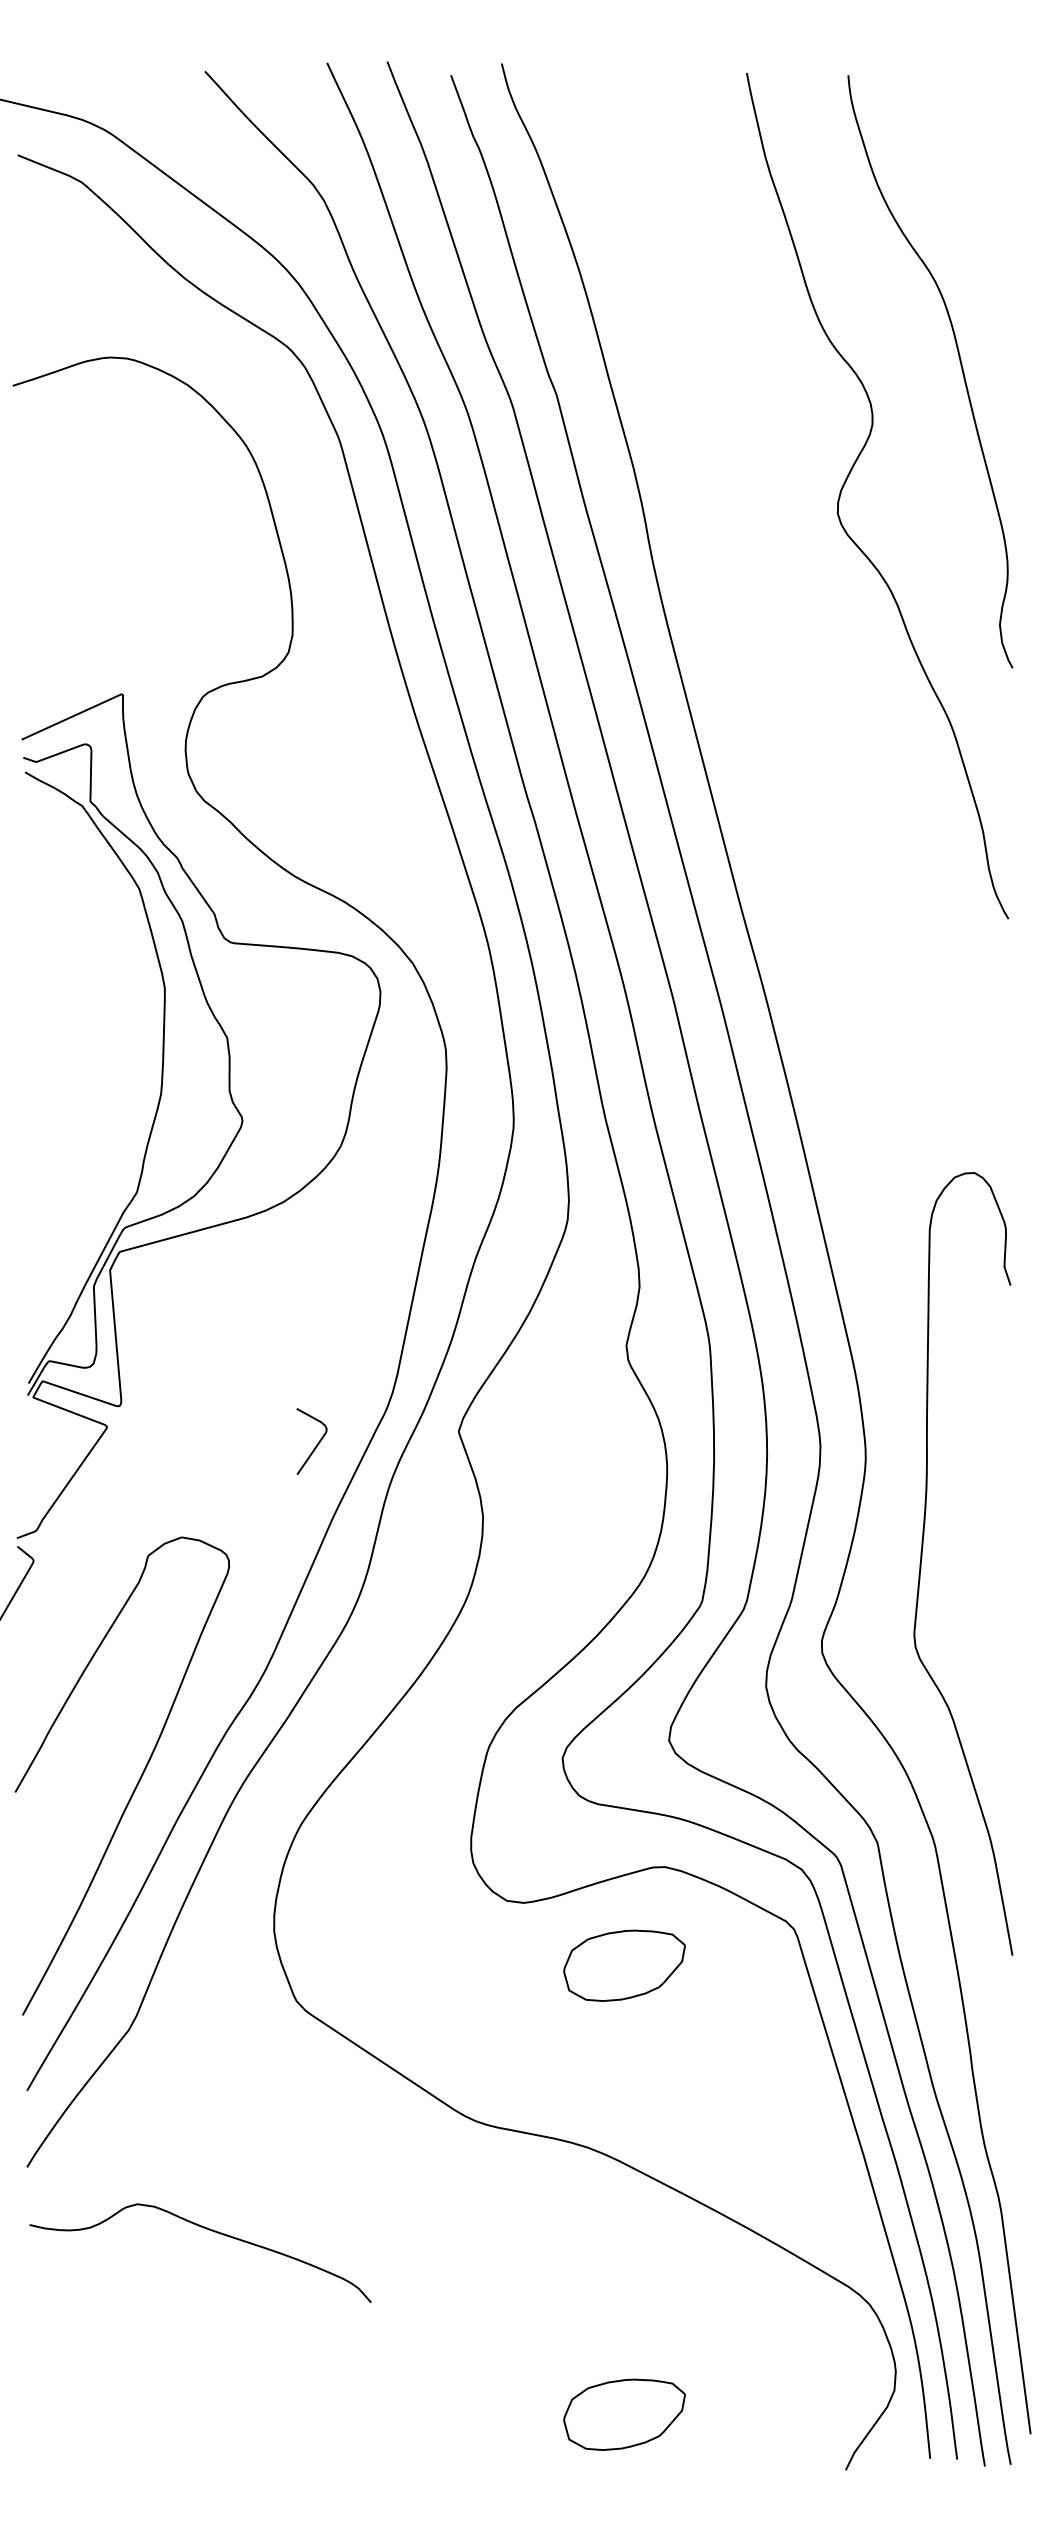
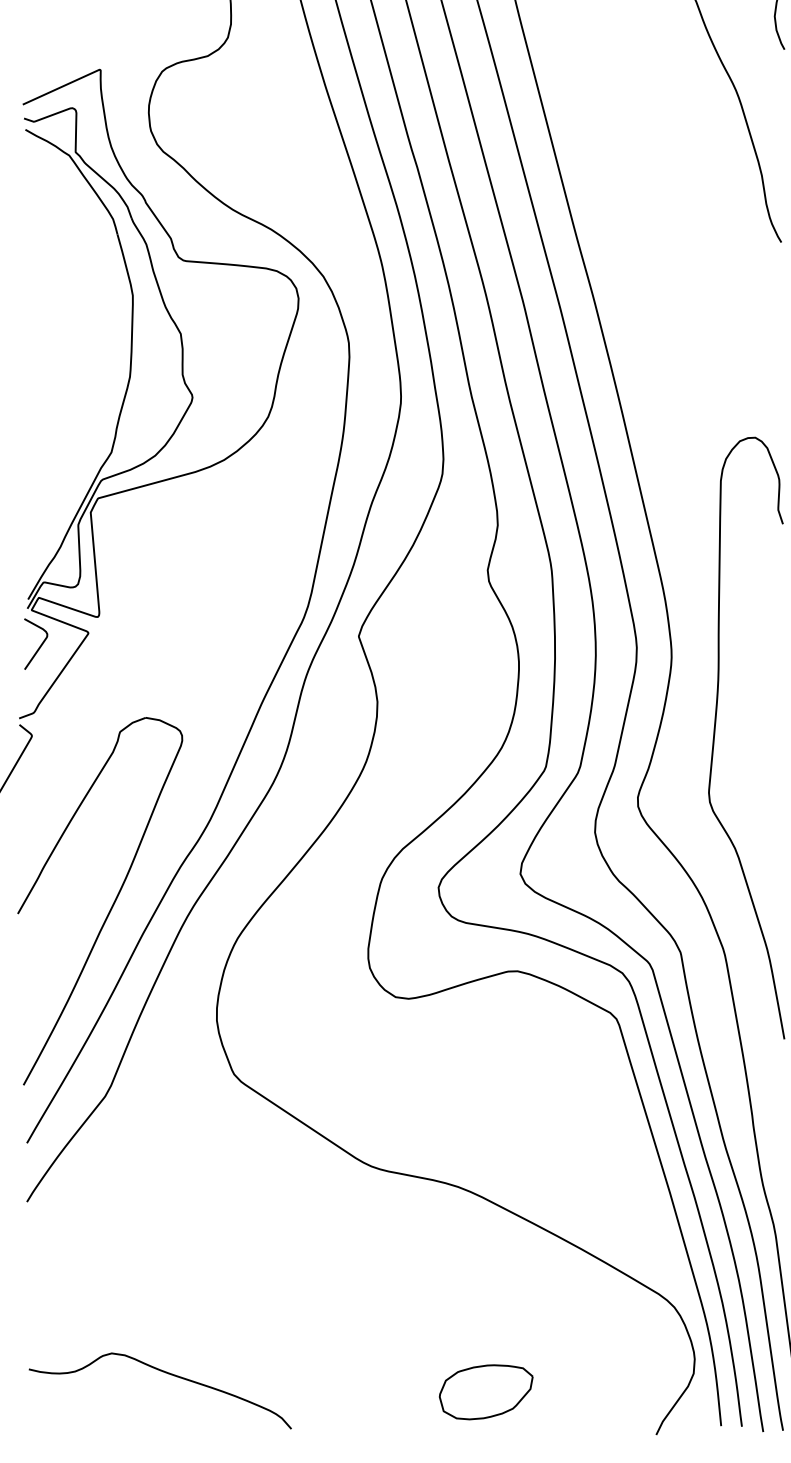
curve: (316, 1444) -> (39, 646), moved
part: (624, 1965) -> (486, 1046), removed
curve: (208, 2230) -> (166, 1373), moved

